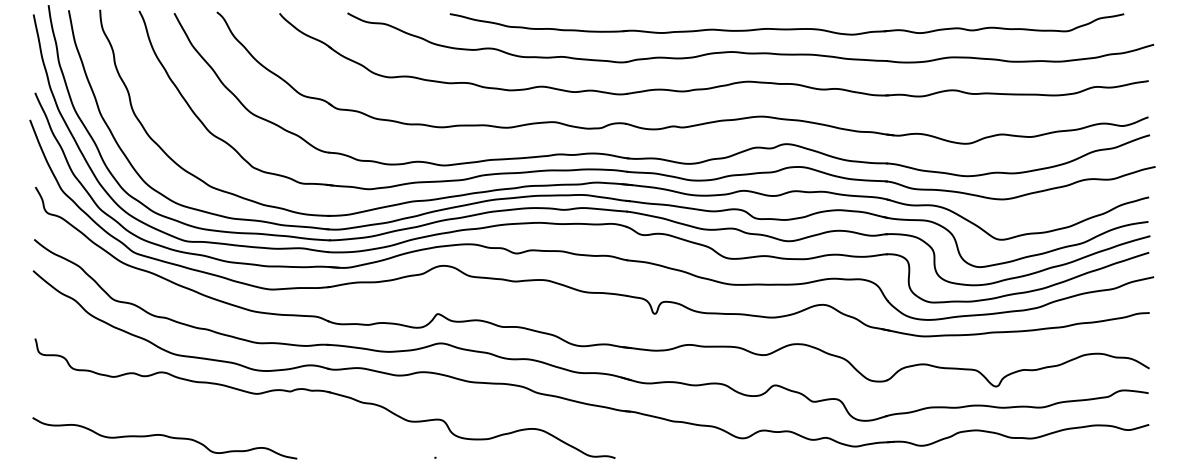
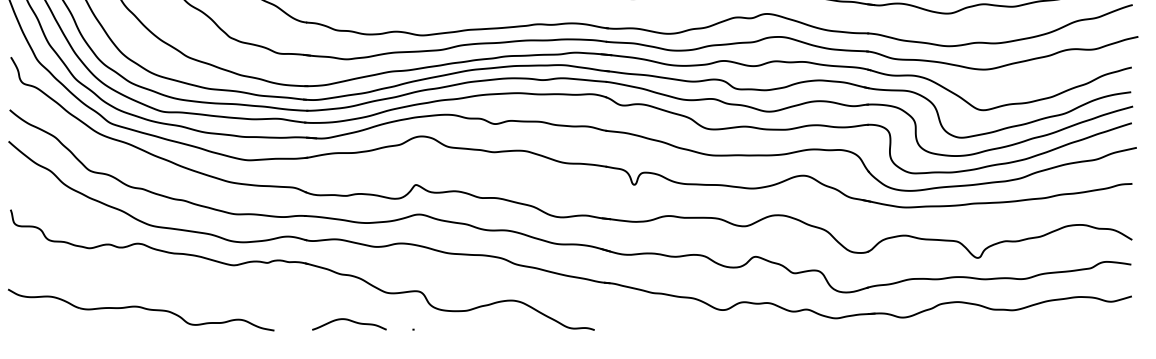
curve: (371, 449) -> (349, 321), added

